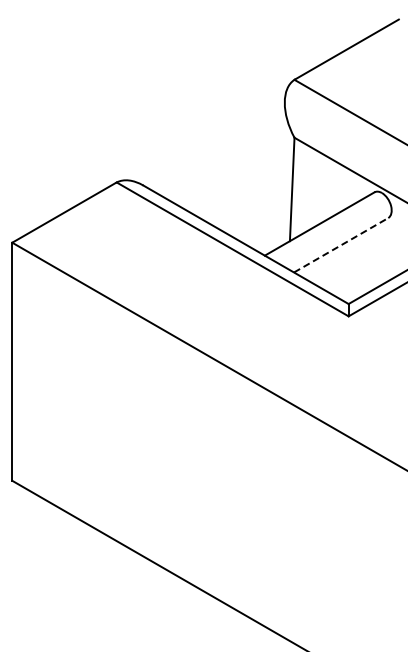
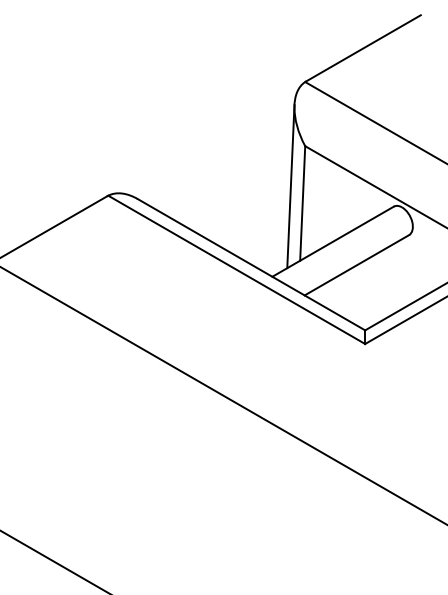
line: (281, 173) -> (290, 185), added
line: (341, 245) -> (357, 265), dashed -> solid

